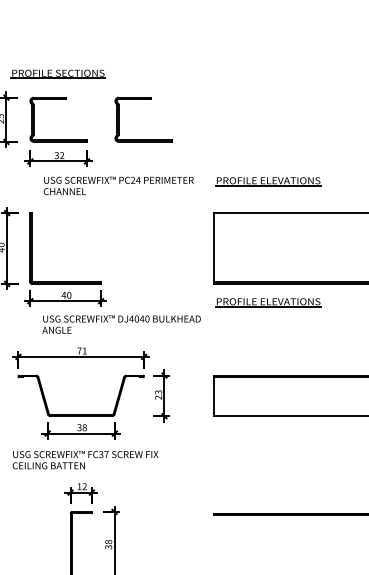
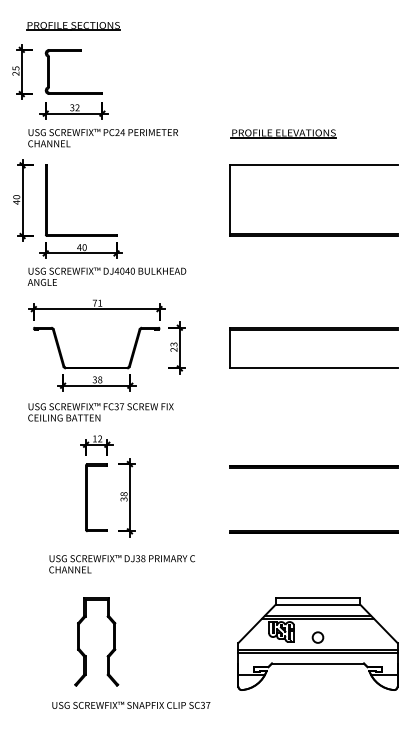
part: (143, 99) -> (158, 51), removed
text: (118, 186) -> (102, 138), moved
part: (268, 302) -> (283, 254), removed
text: (121, 324) -> (106, 276), moved

